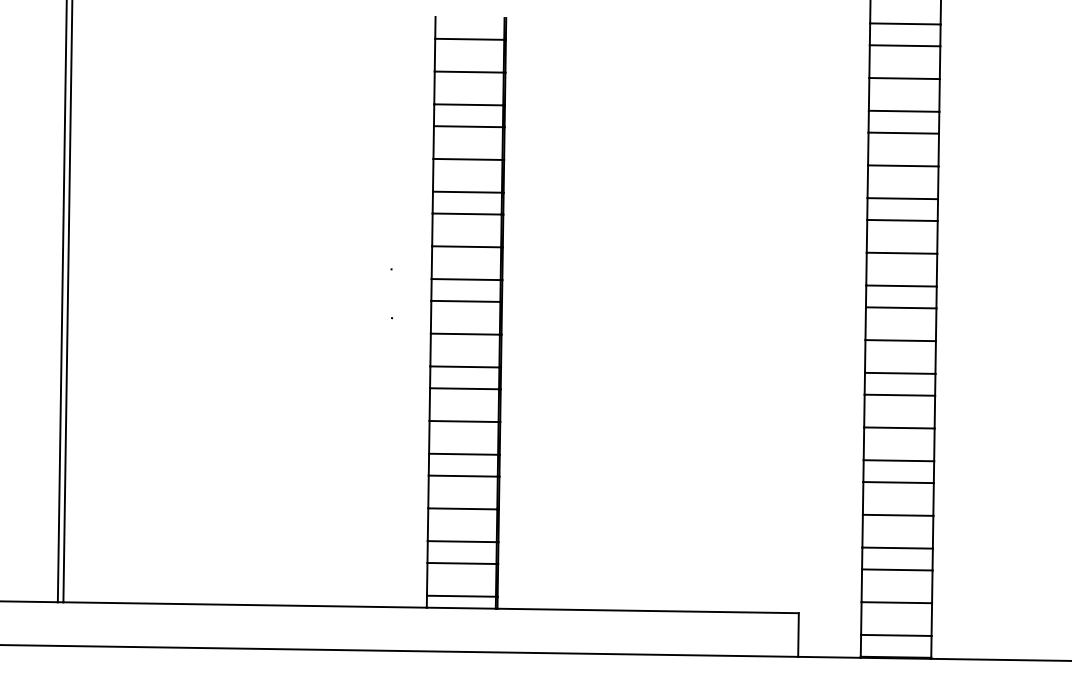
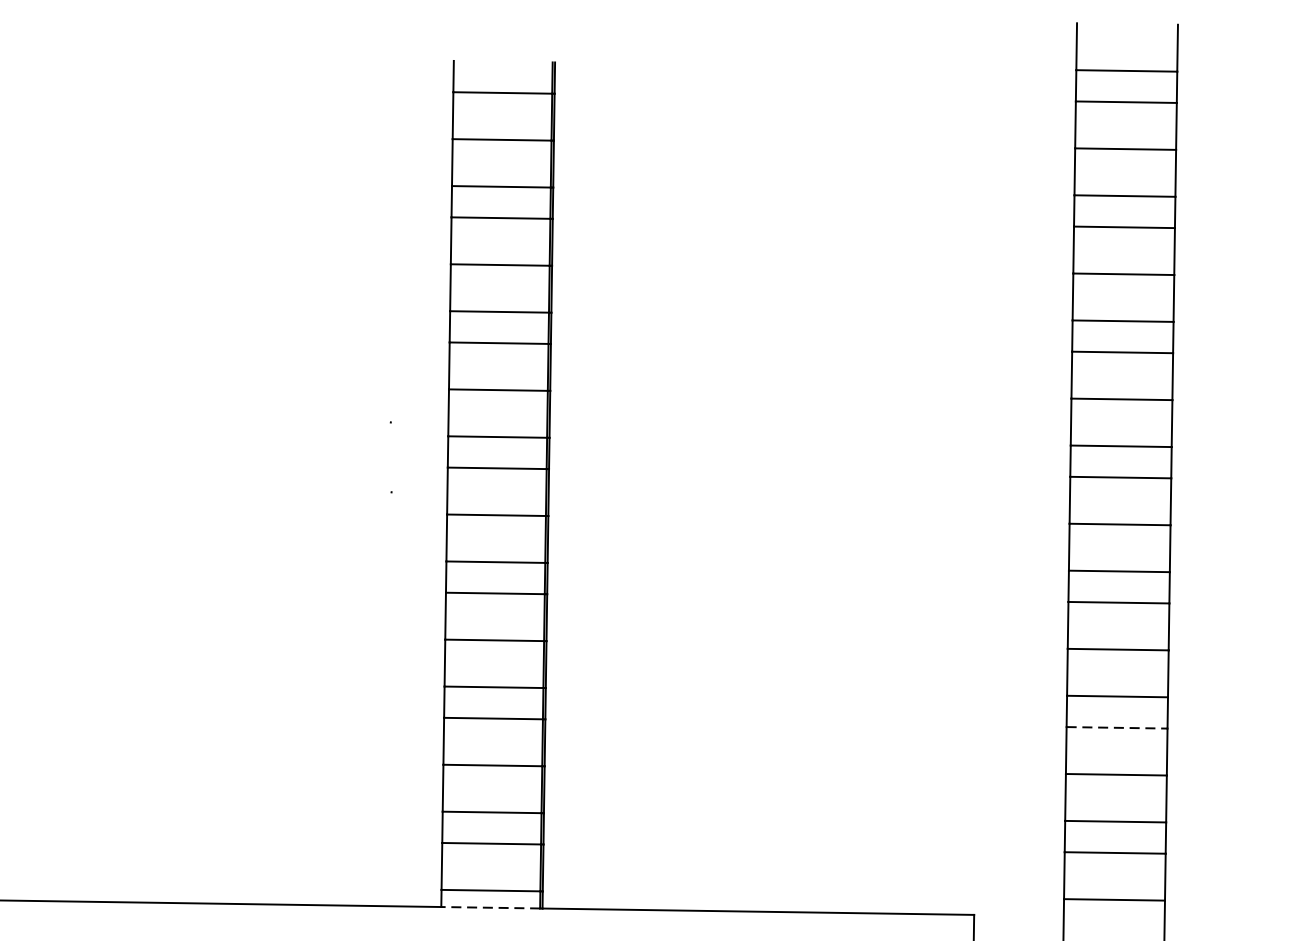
line: (899, 482) -> (1118, 727), solid -> dashed
line: (461, 608) -> (491, 908), solid -> dashed

